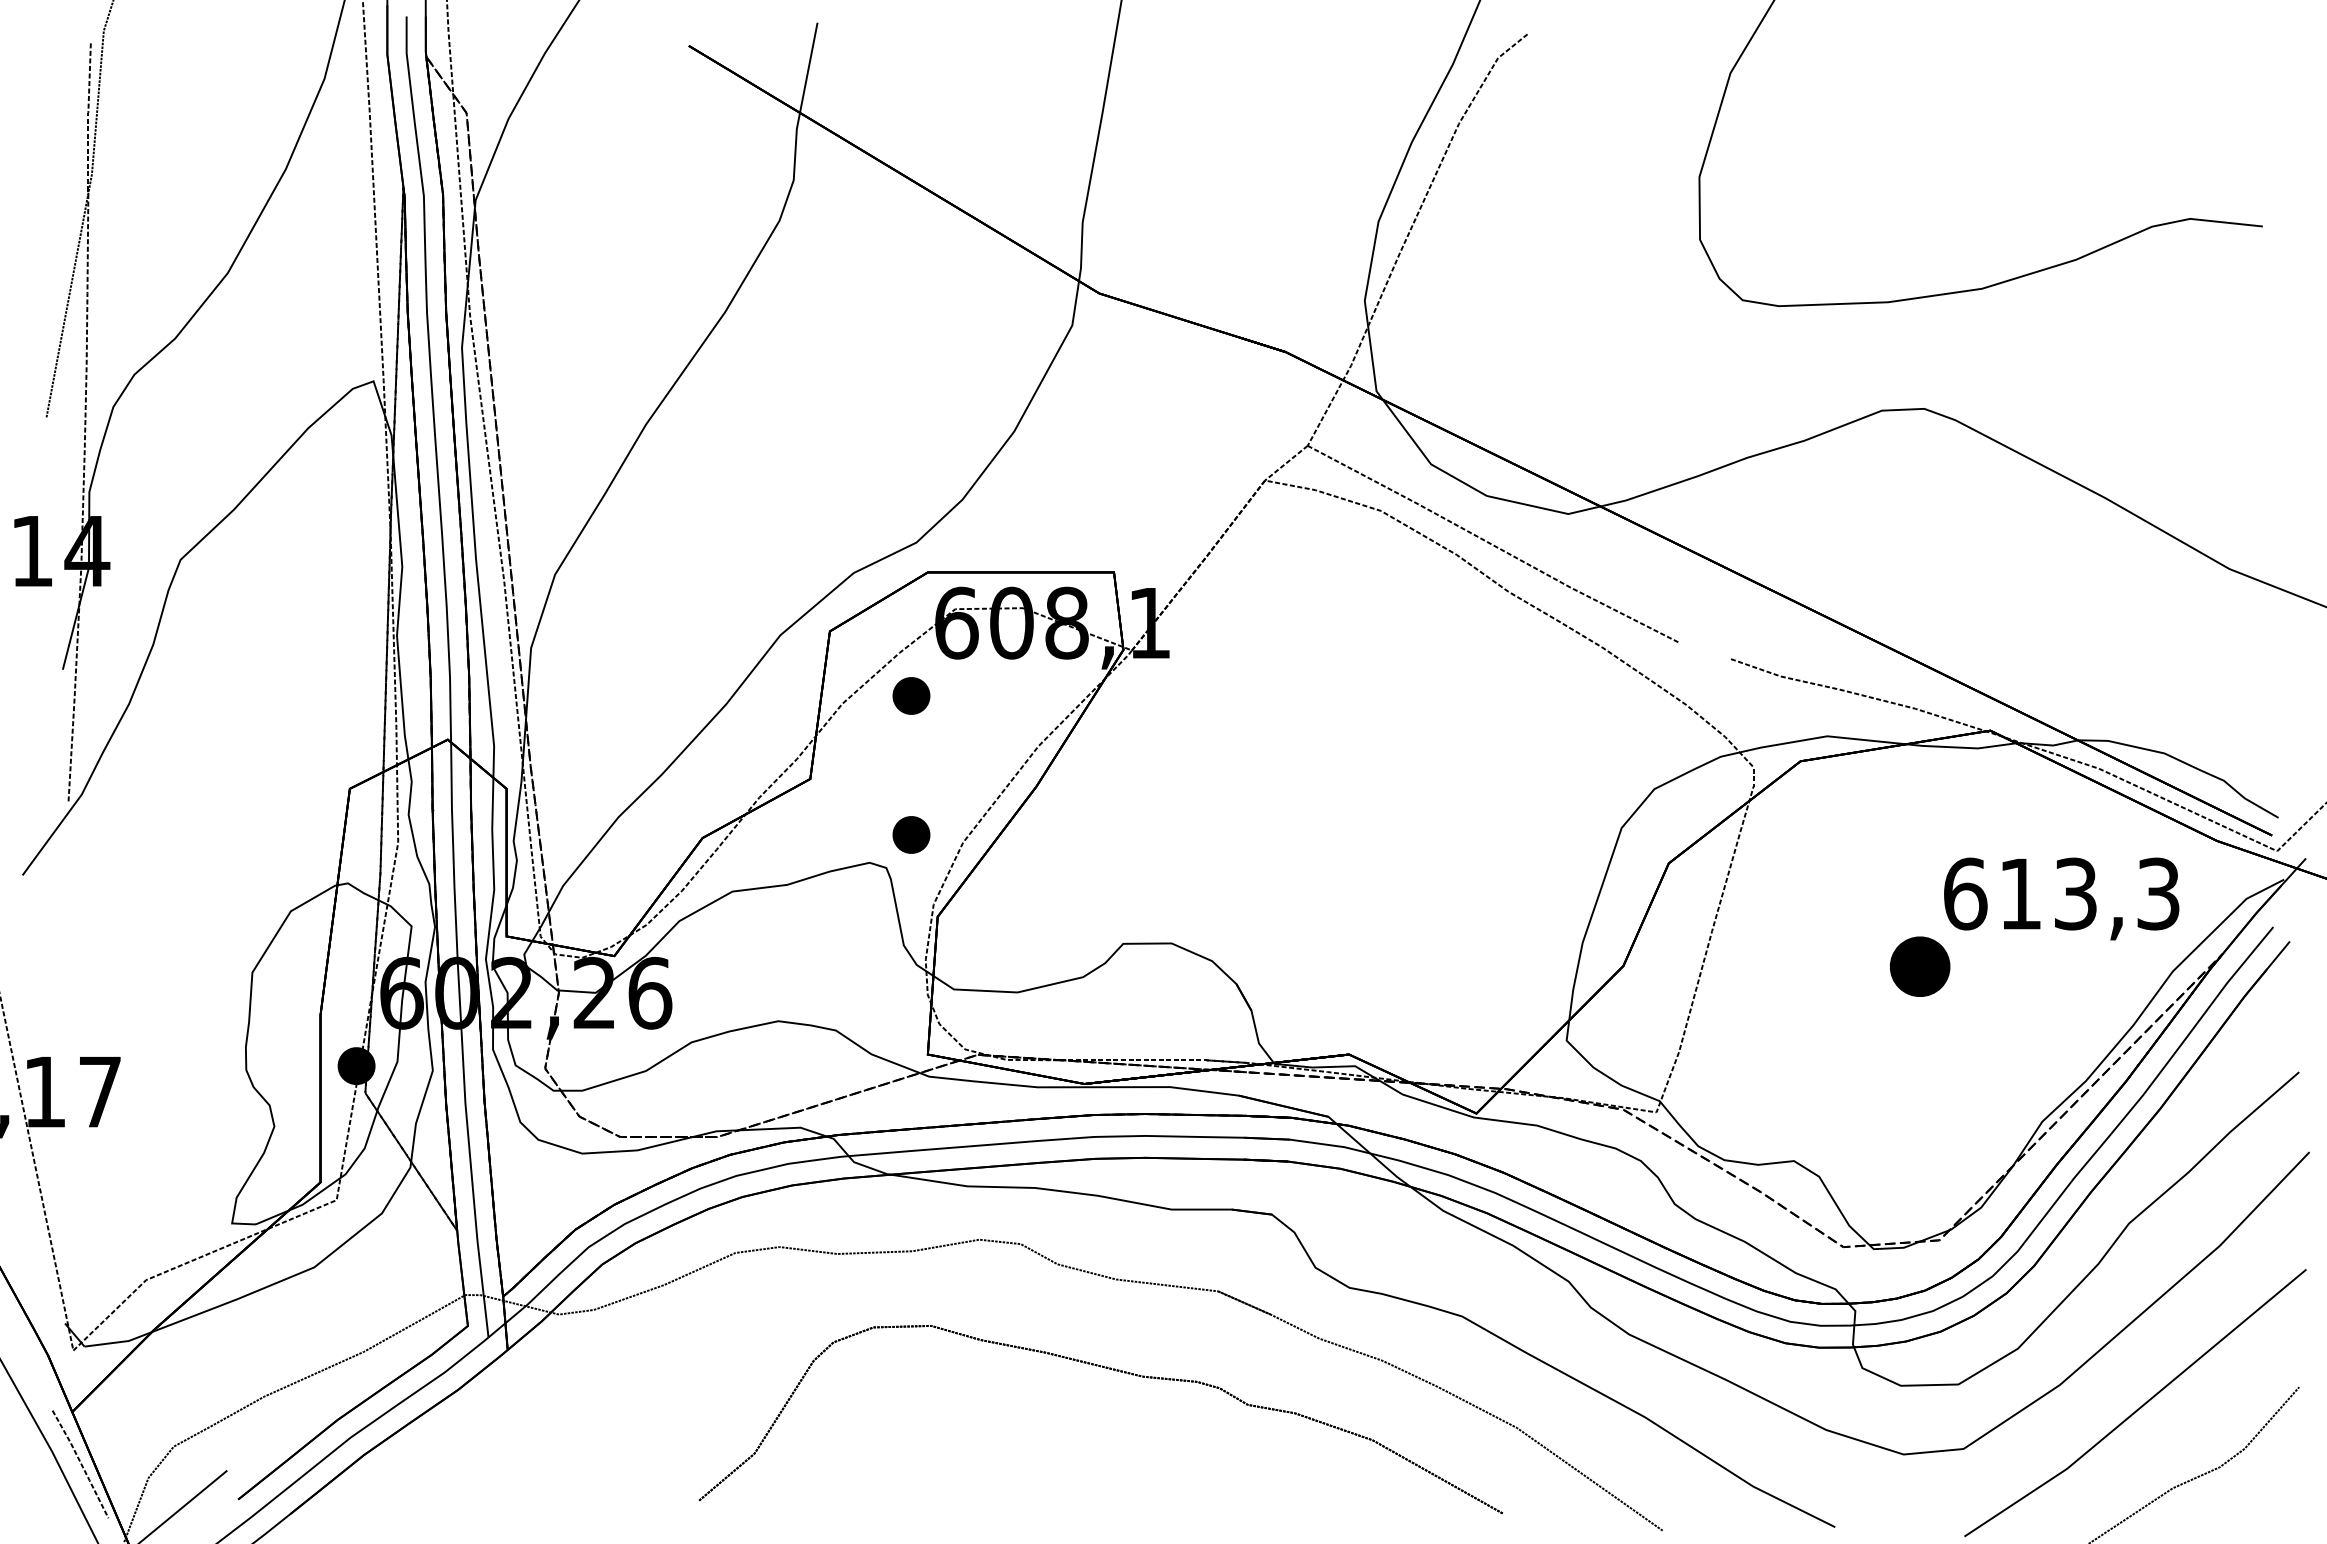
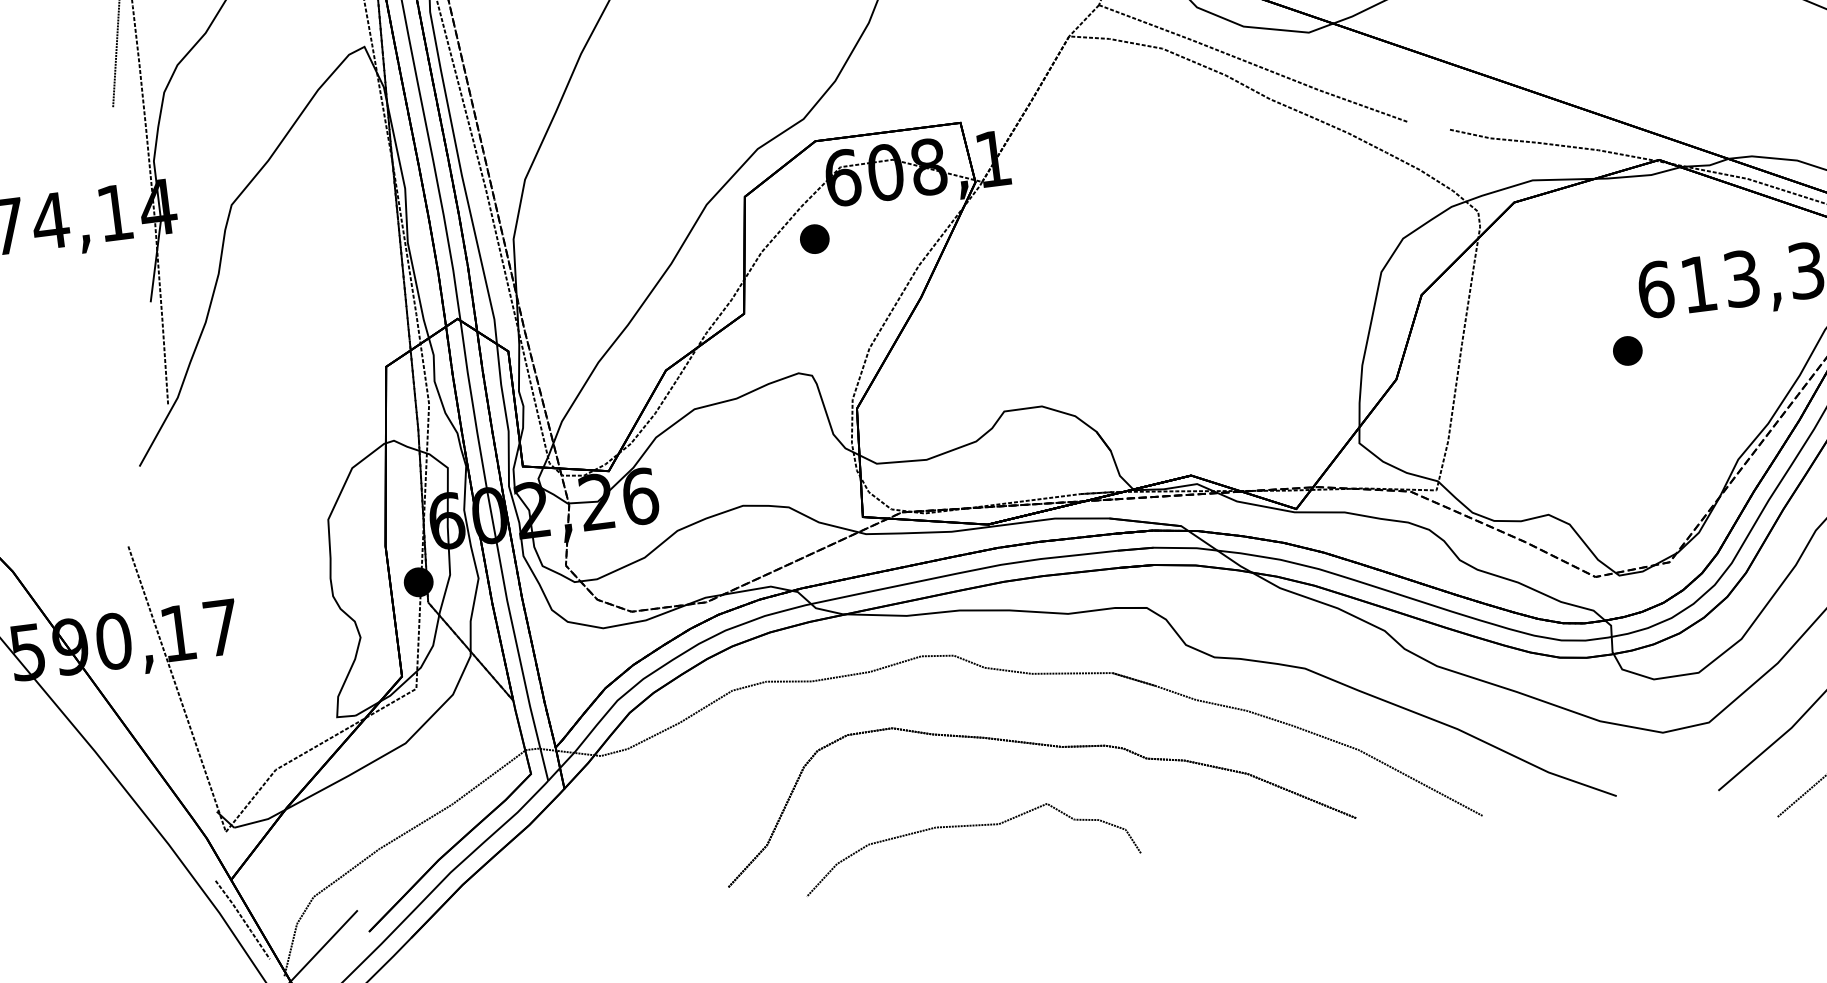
part: (911, 834) -> (828, 347), removed
part: (1920, 966) -> (1627, 350), size x0.62
curve: (1011, 1462) -> (968, 826), added

